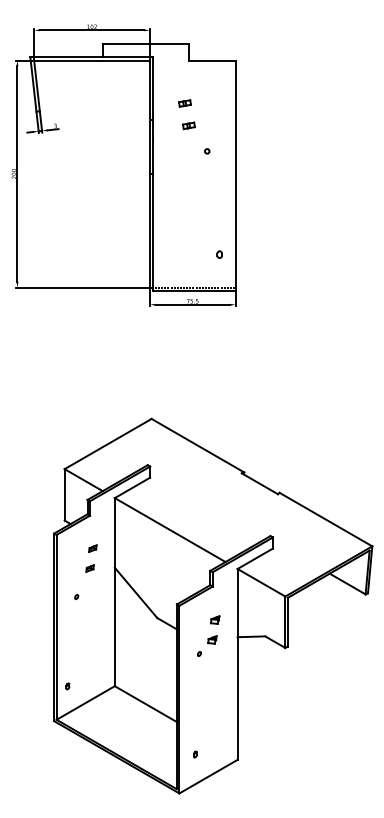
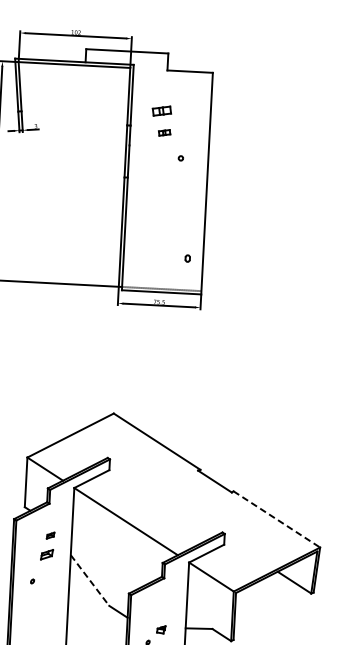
part: (184, 103) -> (161, 111), size x1.6
line: (325, 519) -> (276, 519), solid -> dashed
part: (89, 568) -> (46, 554), size x1.6
line: (136, 592) -> (90, 580), solid -> dashed
part: (215, 619) -> (165, 610), removed

